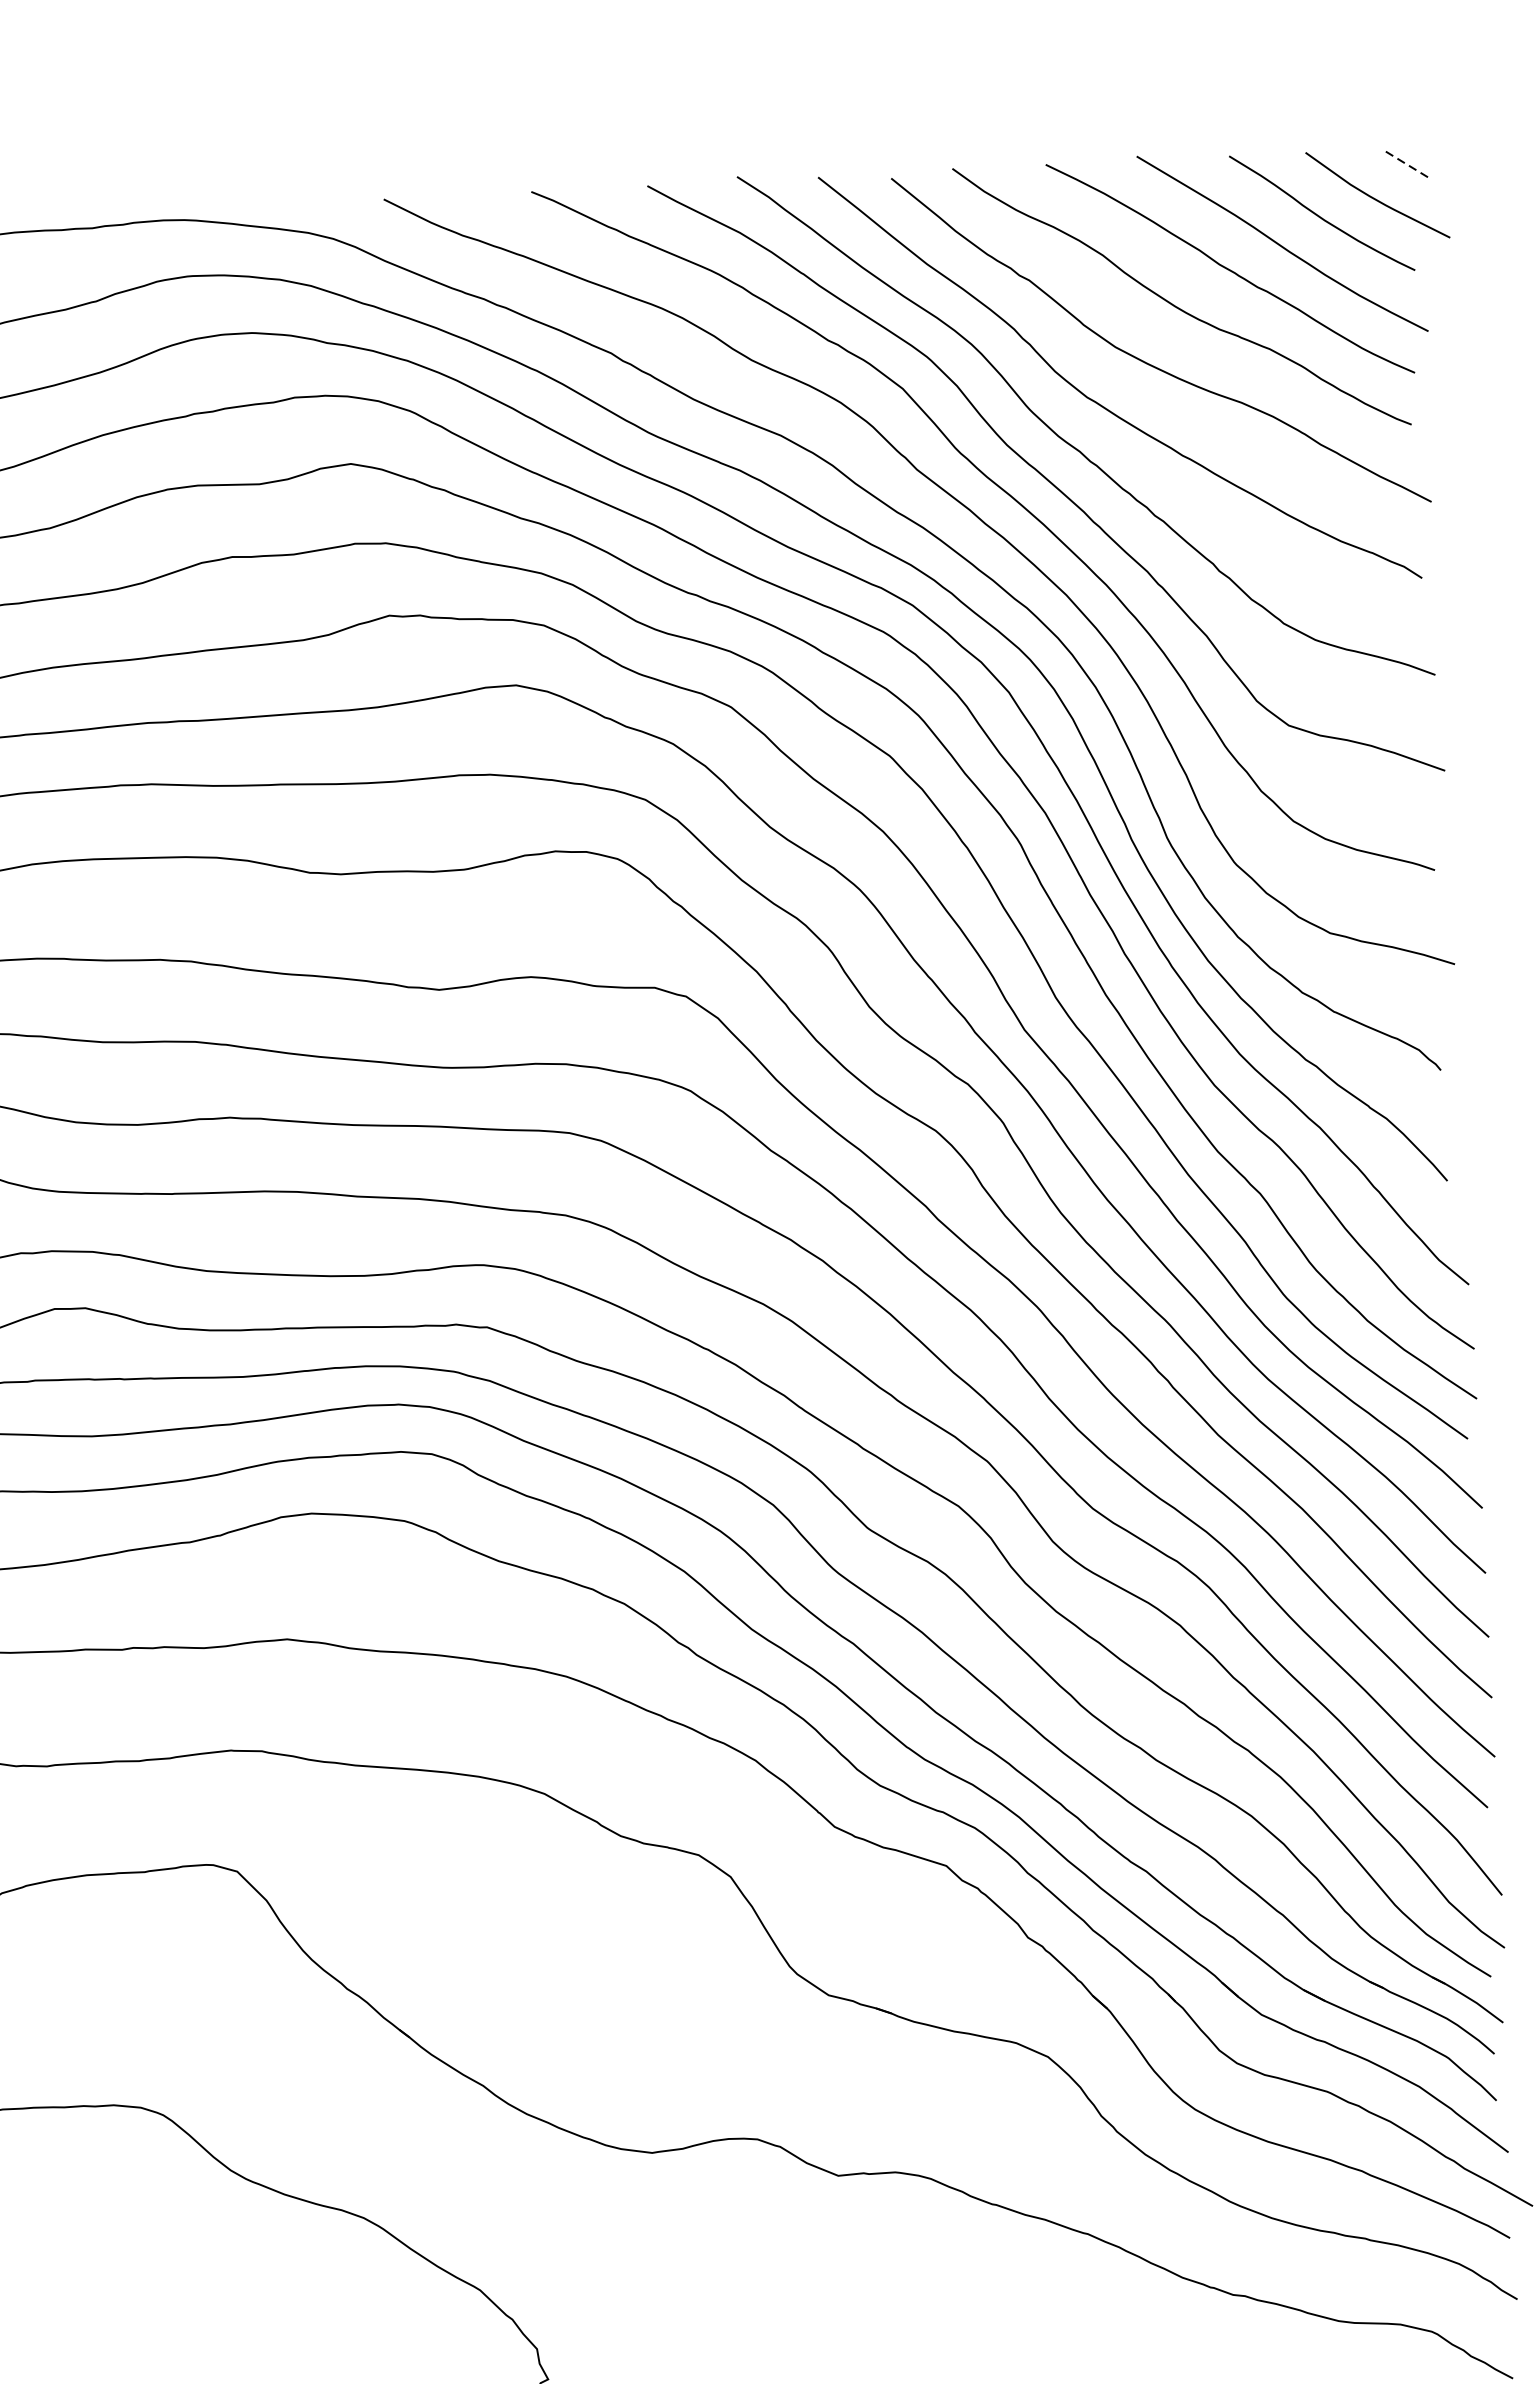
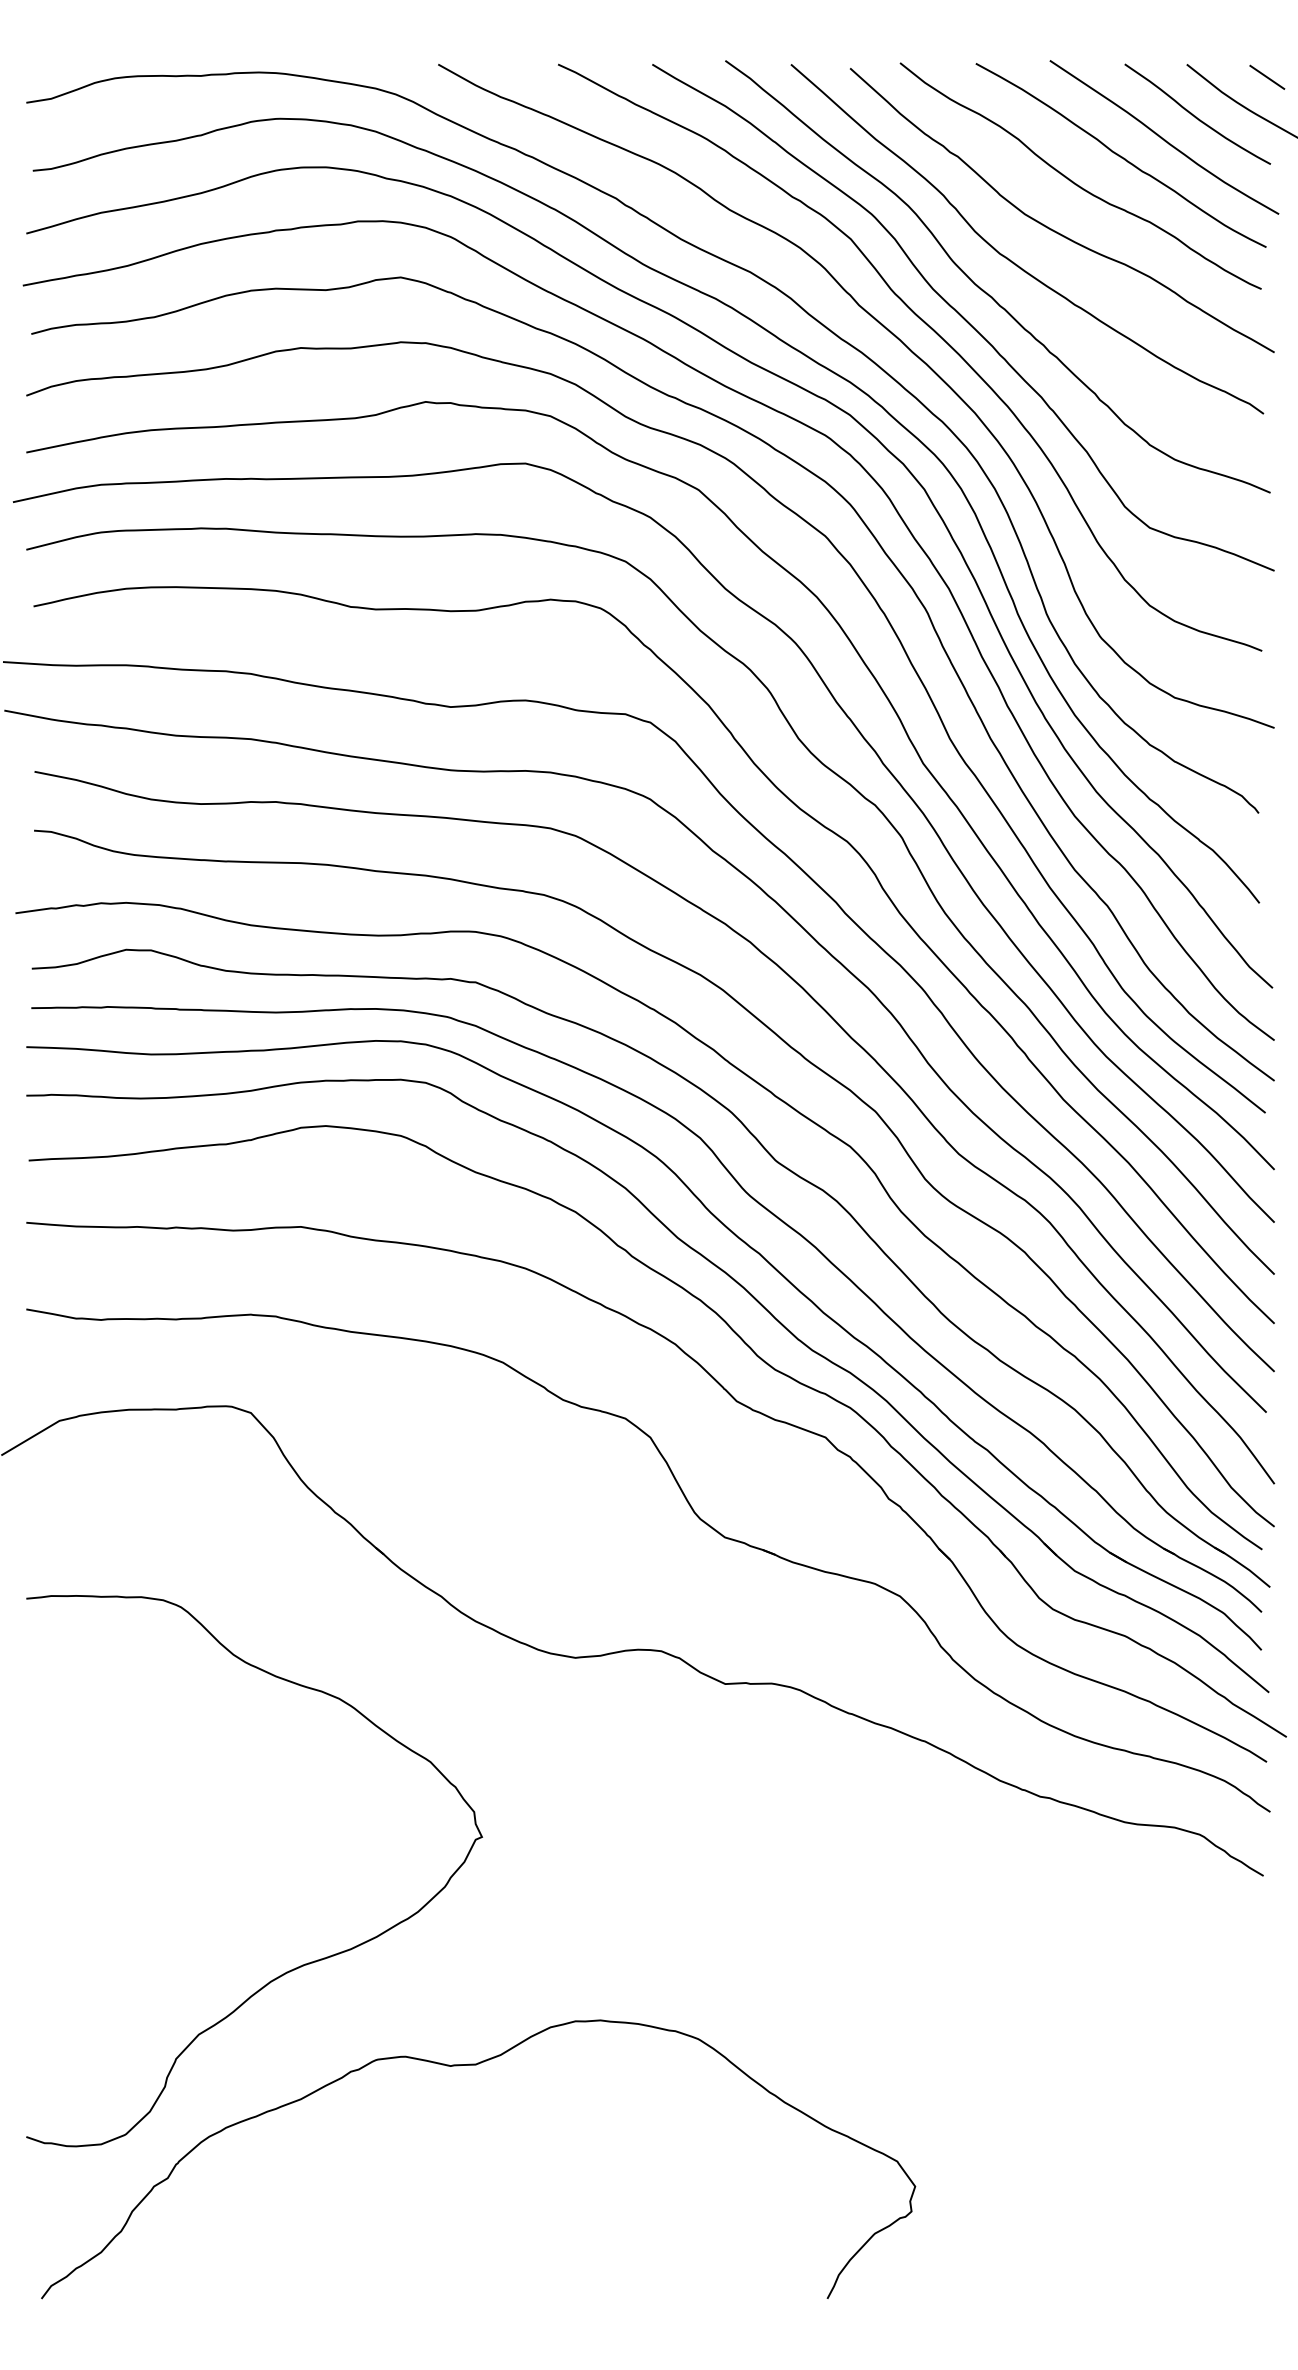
line: (1404, 163) -> (1266, 77), dashed -> solid

